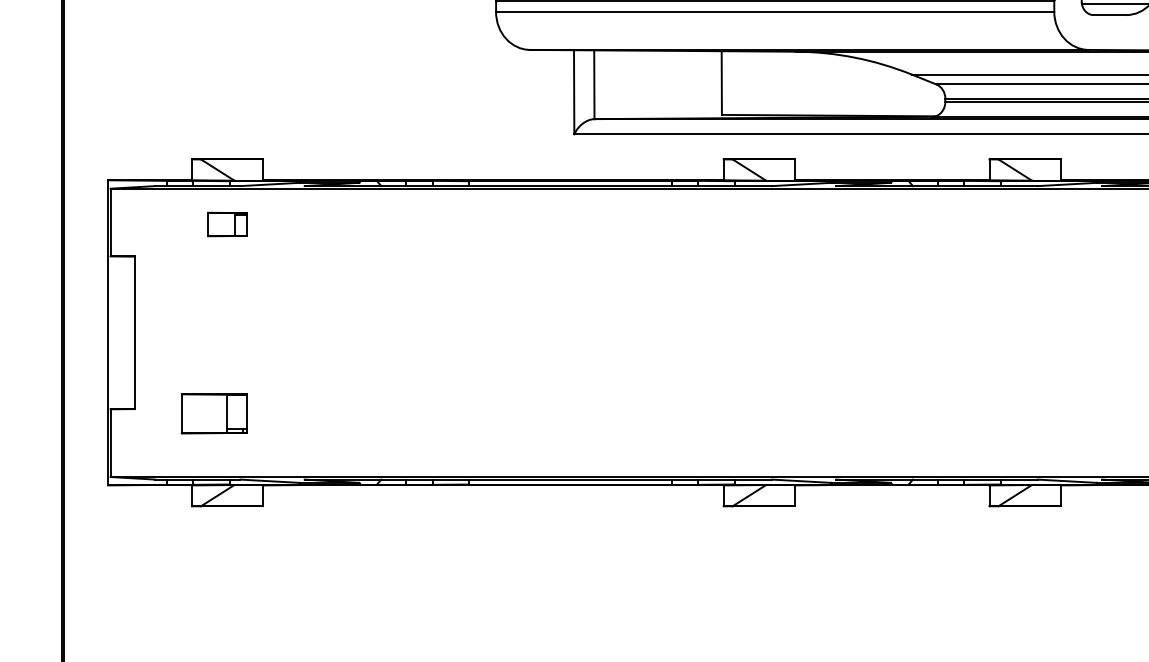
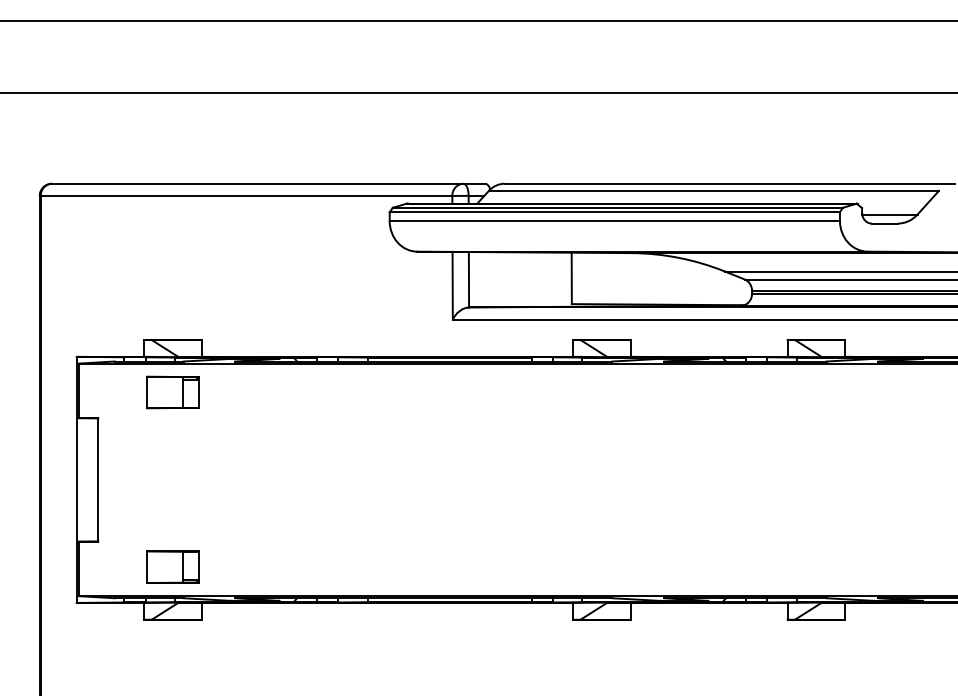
part: (226, 224) -> (172, 392), size x1.67
part: (213, 412) -> (172, 566), moved

